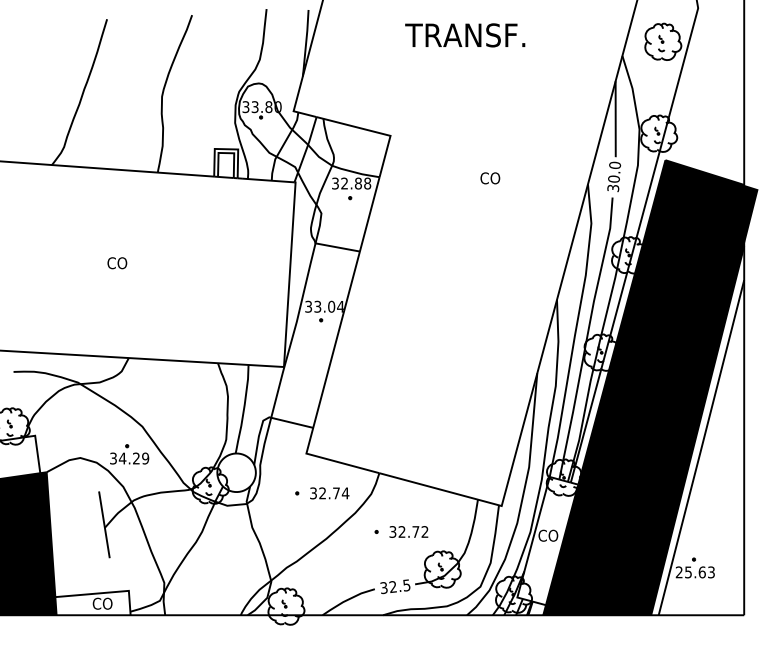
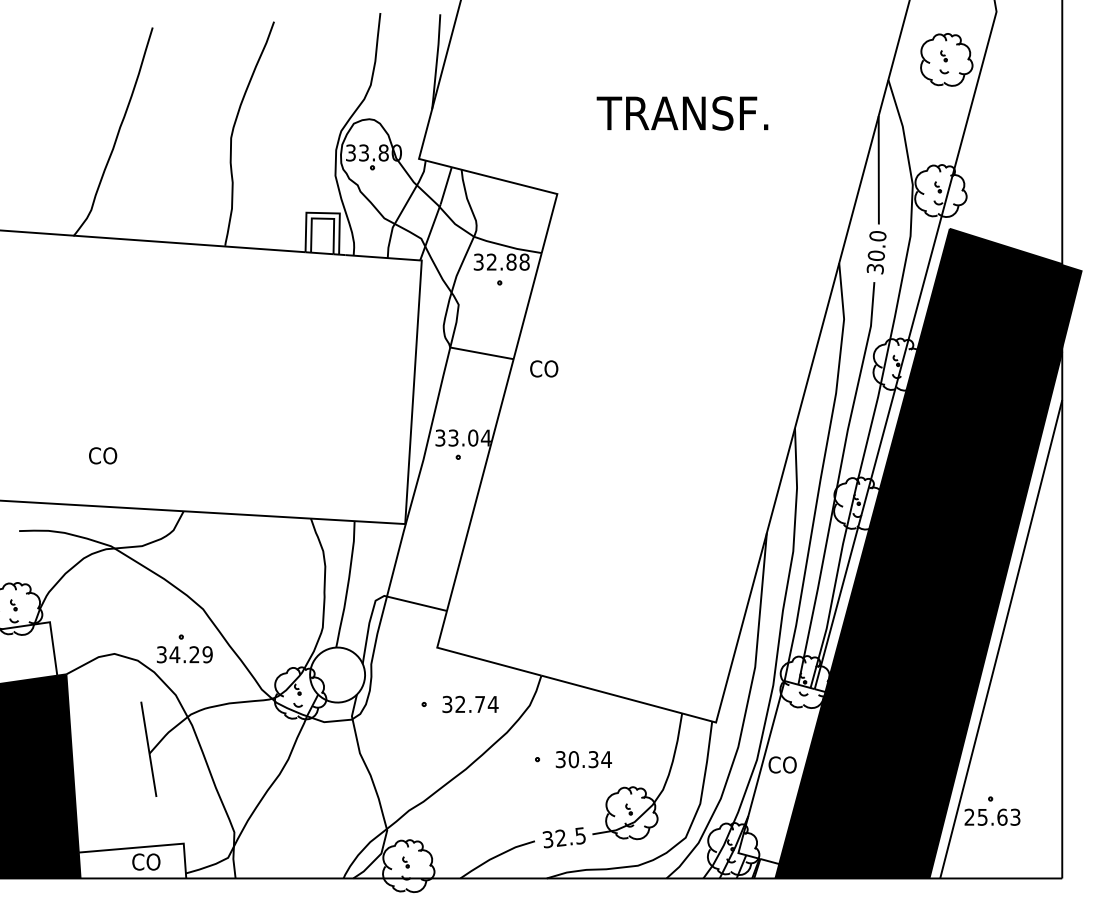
text: (465, 35) -> (682, 113), moved
text: (490, 178) -> (544, 369), moved
text: (117, 263) -> (103, 456), moved
text: (413, 531) -> (590, 758), 32.72 -> 30.34

